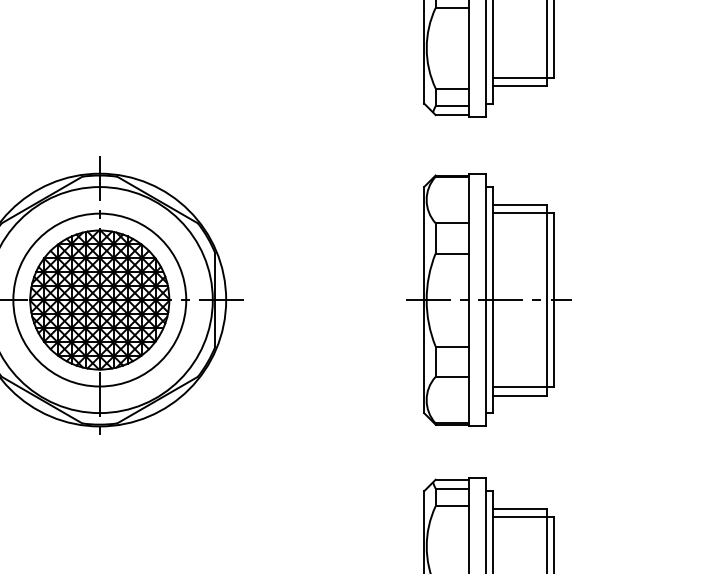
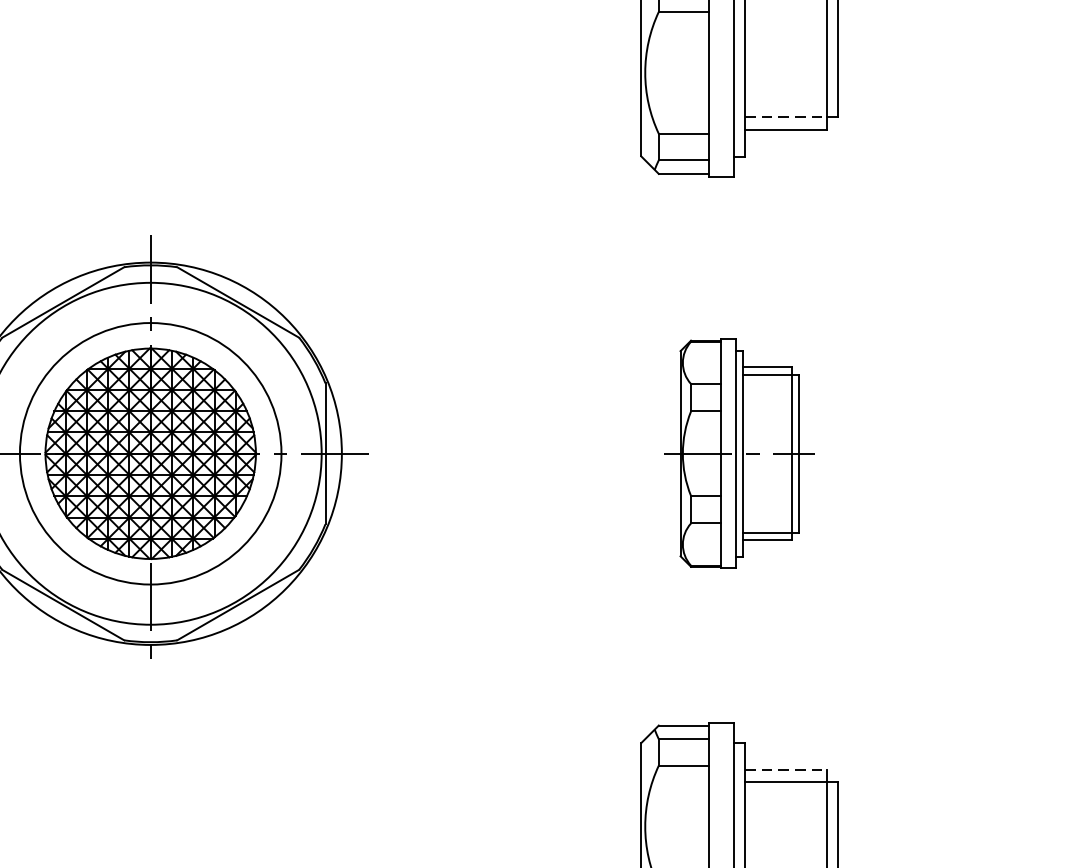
line: (520, 77) -> (787, 117), solid -> dashed
part: (488, 299) -> (738, 452), size x0.6
line: (520, 508) -> (787, 769), solid -> dashed

